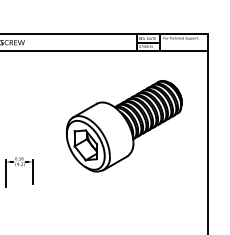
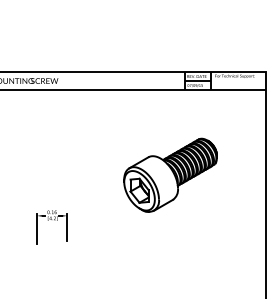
part: (124, 125) -> (170, 174), size x0.71

